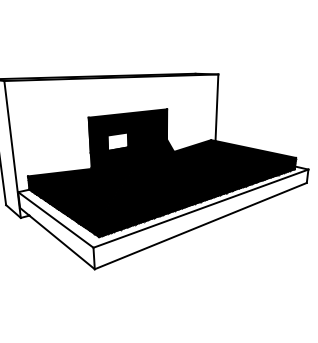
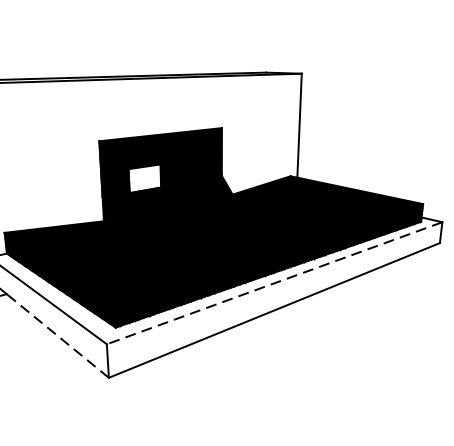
line: (200, 208) -> (273, 282), solid -> dashed
line: (61, 242) -> (56, 336), solid -> dashed

